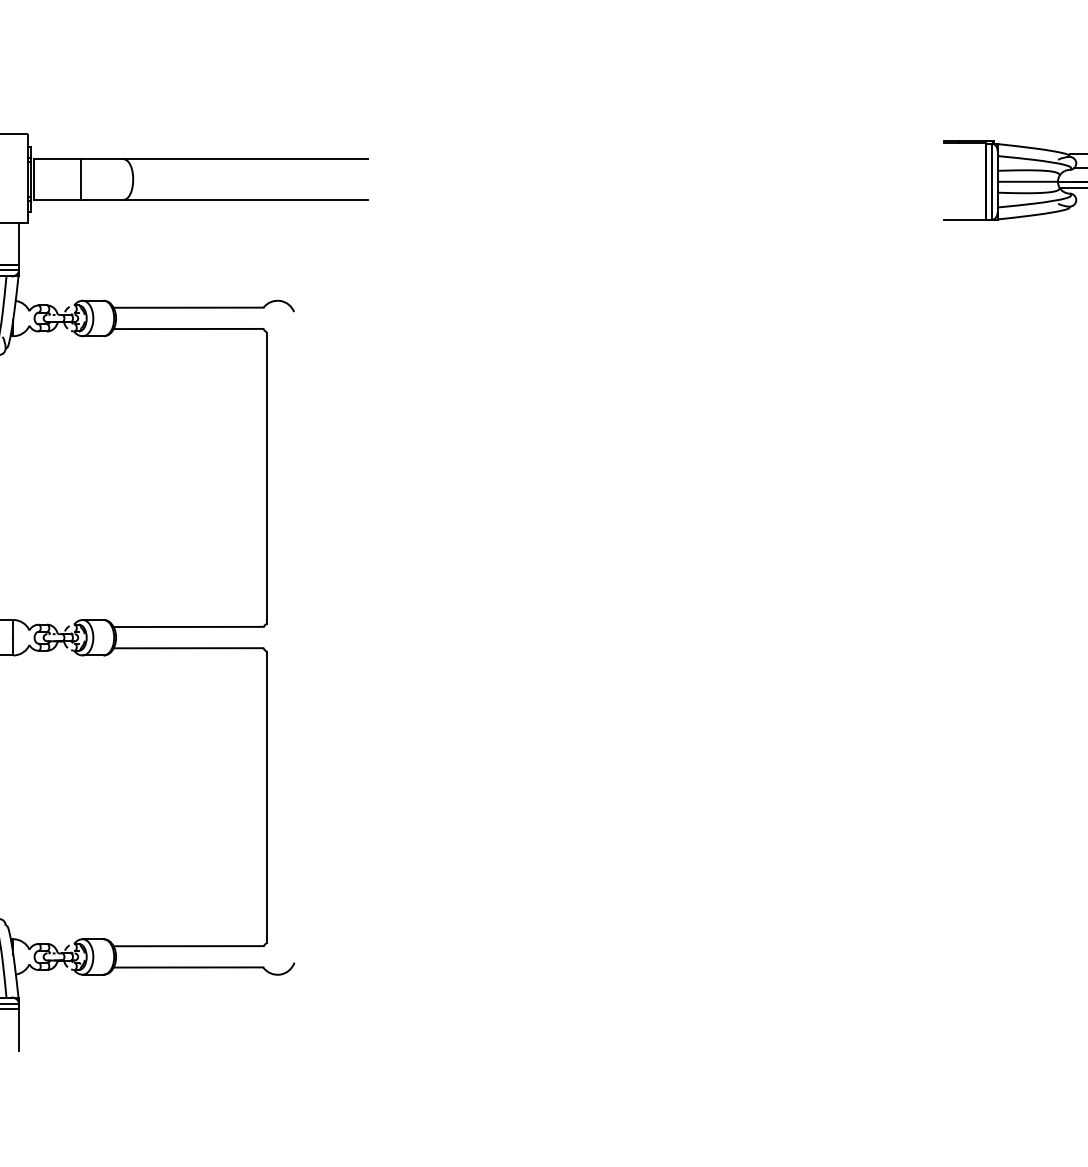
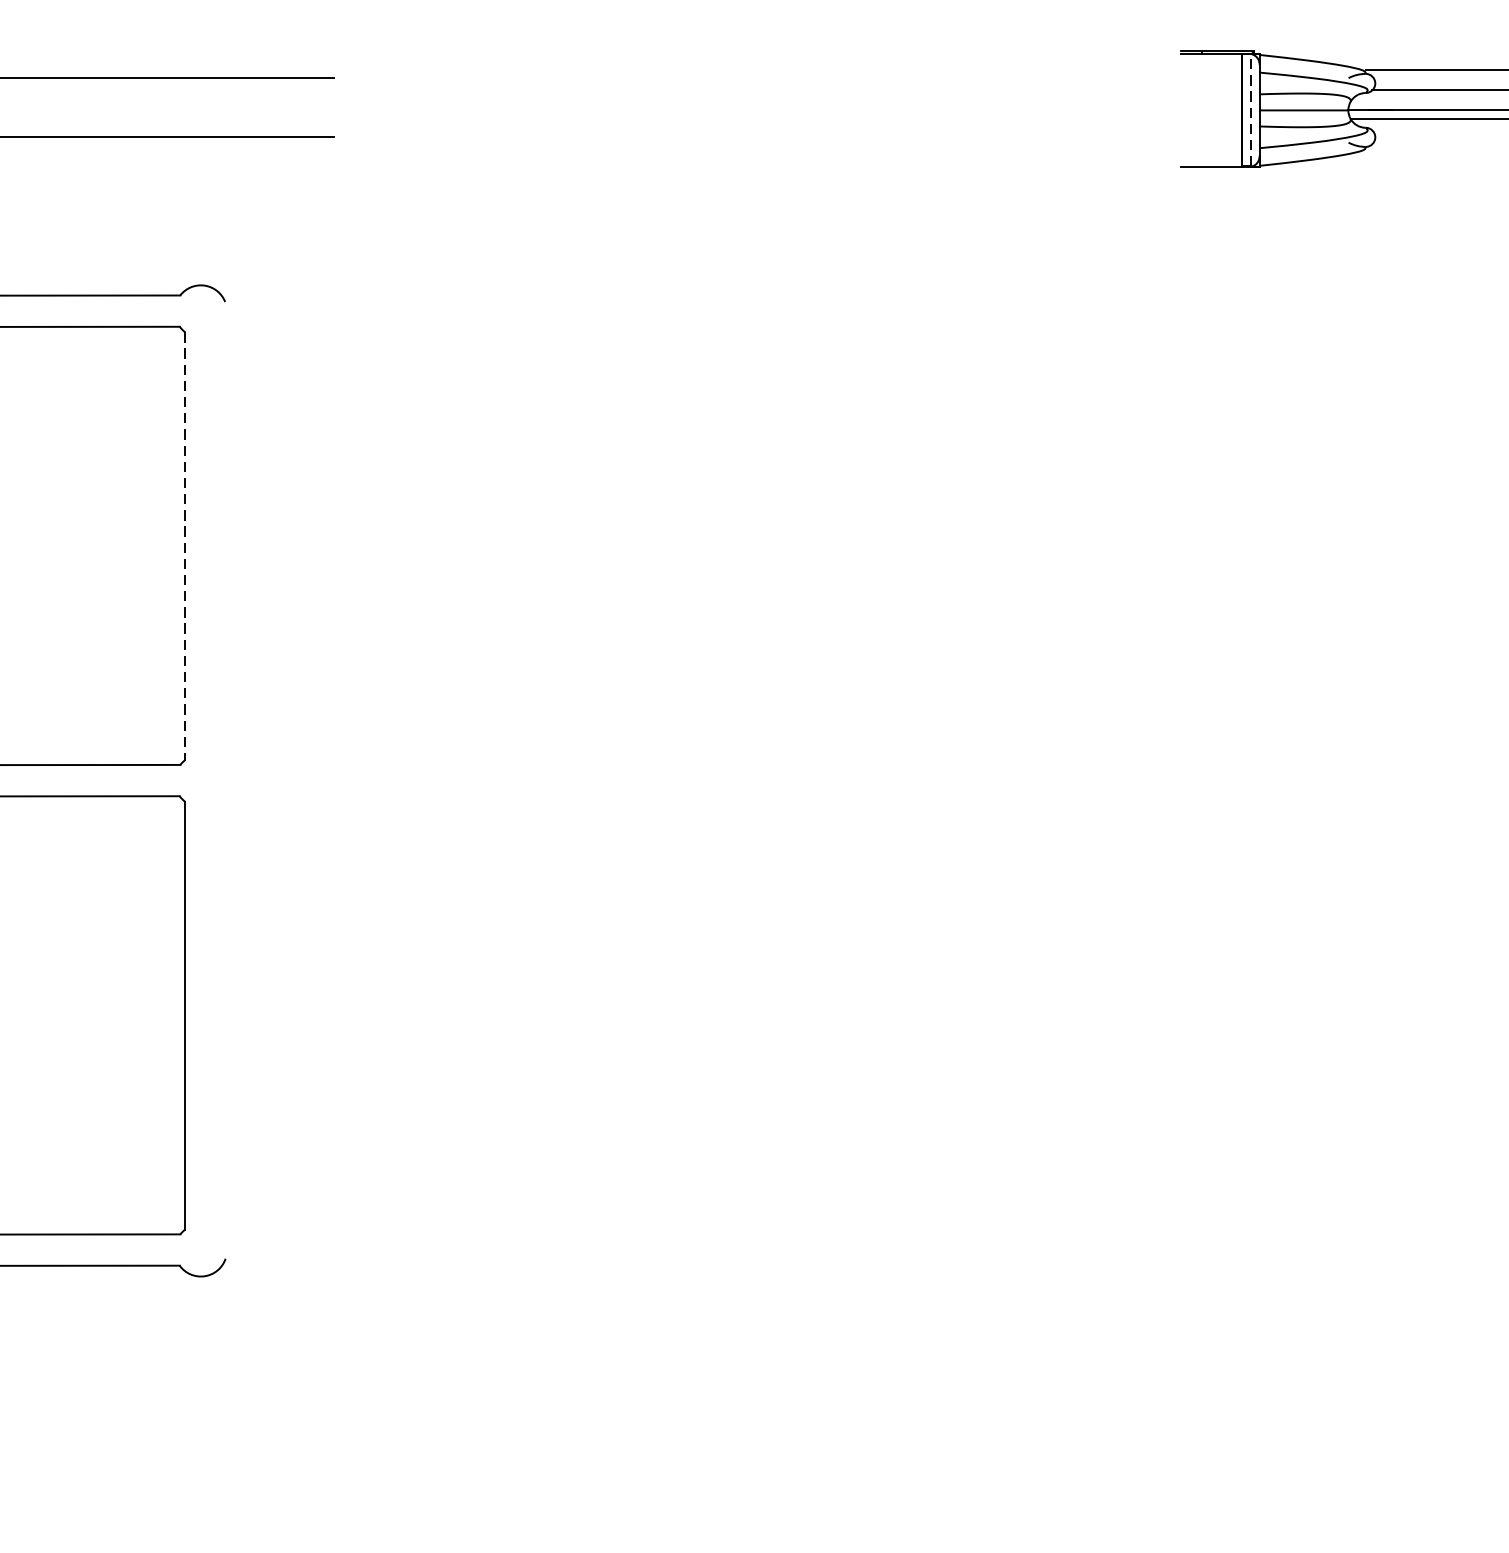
line: (991, 181) -> (1250, 109), solid -> dashed
line: (266, 478) -> (184, 546), solid -> dashed

